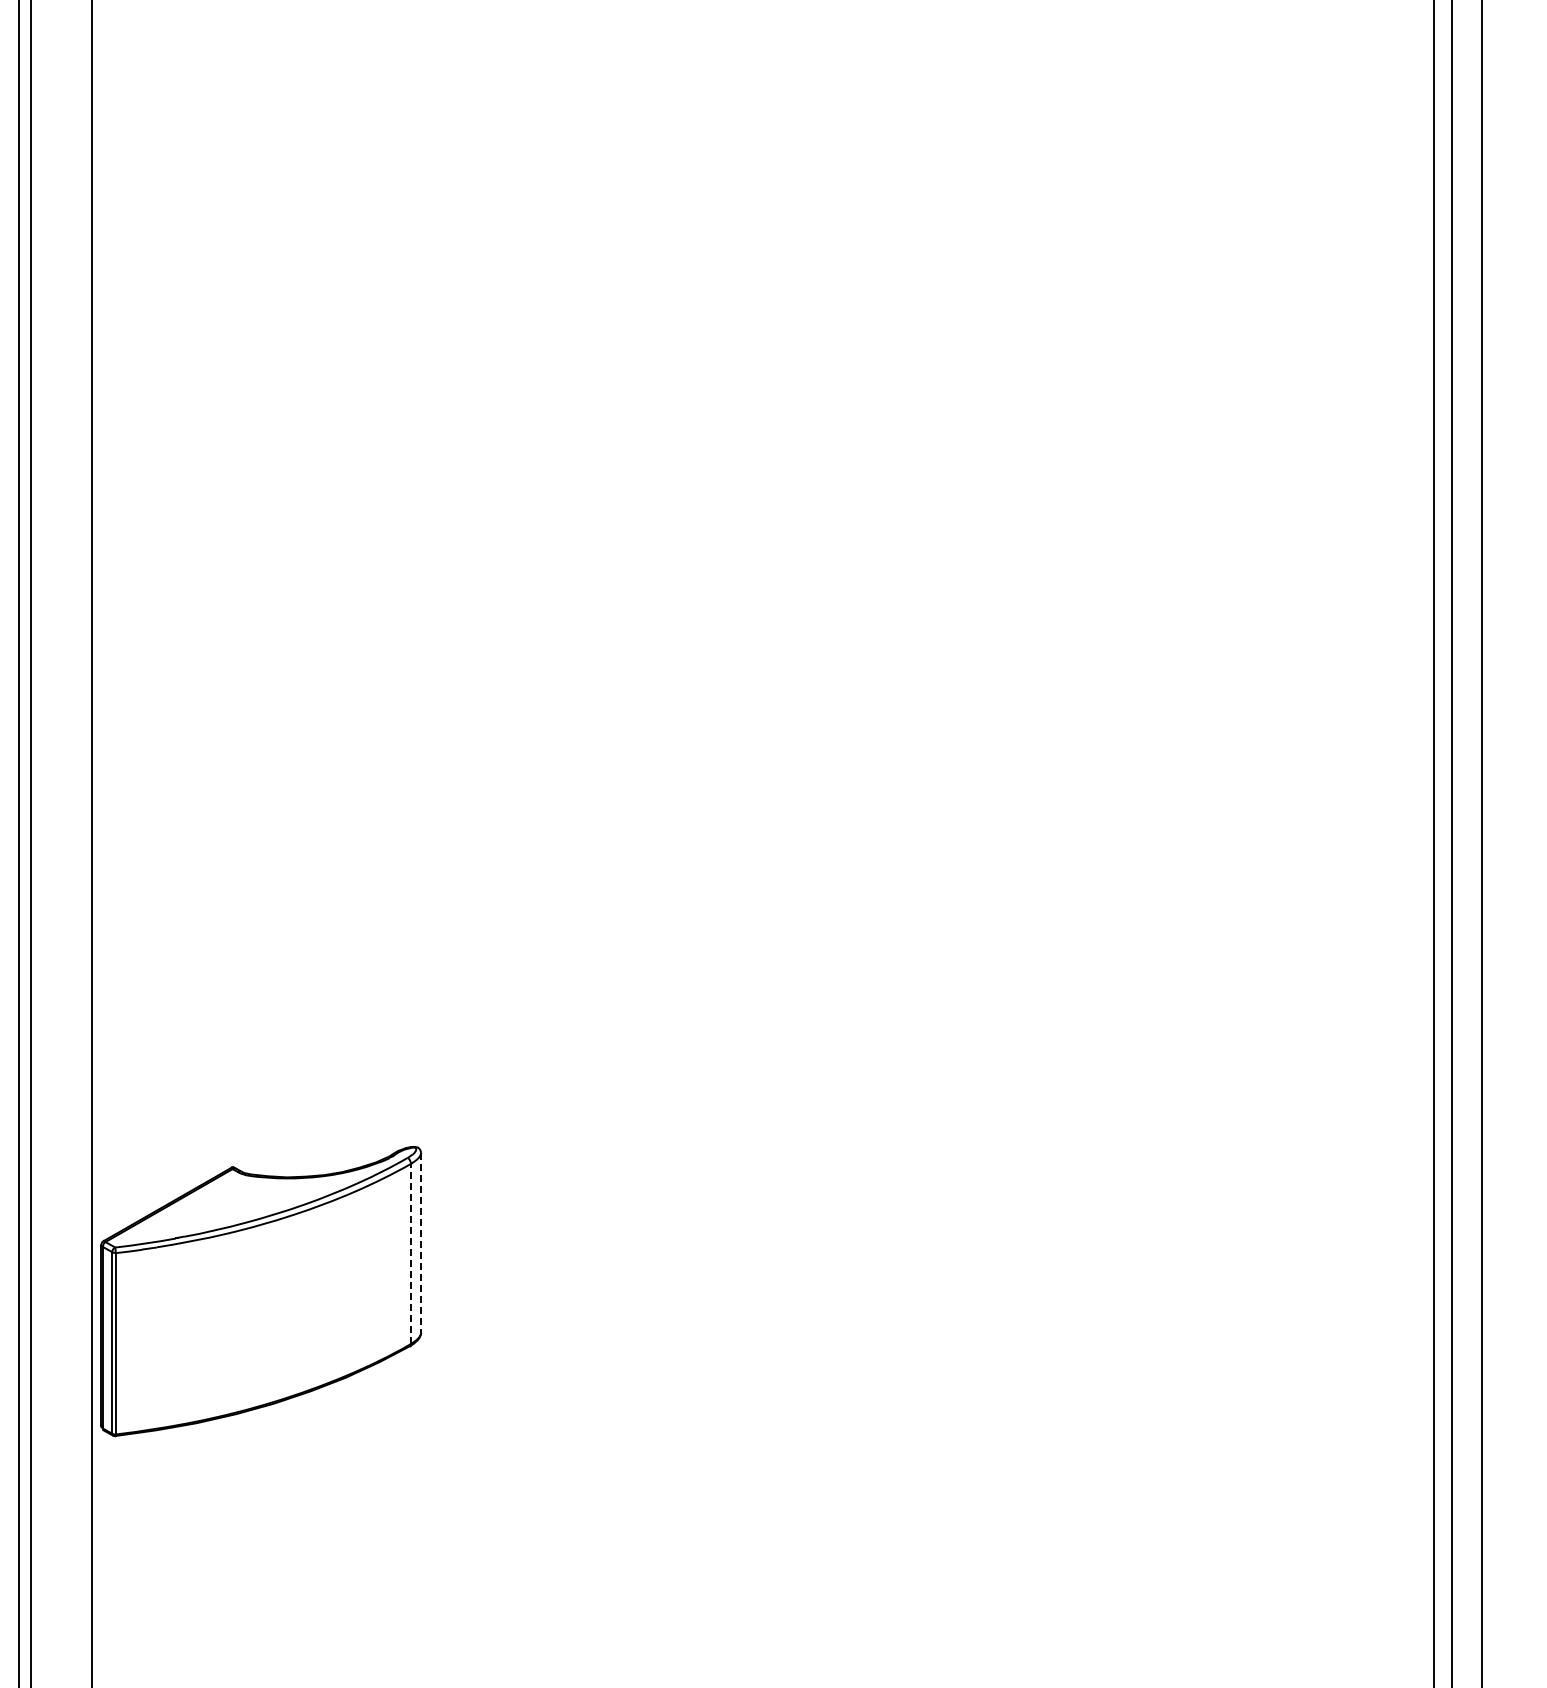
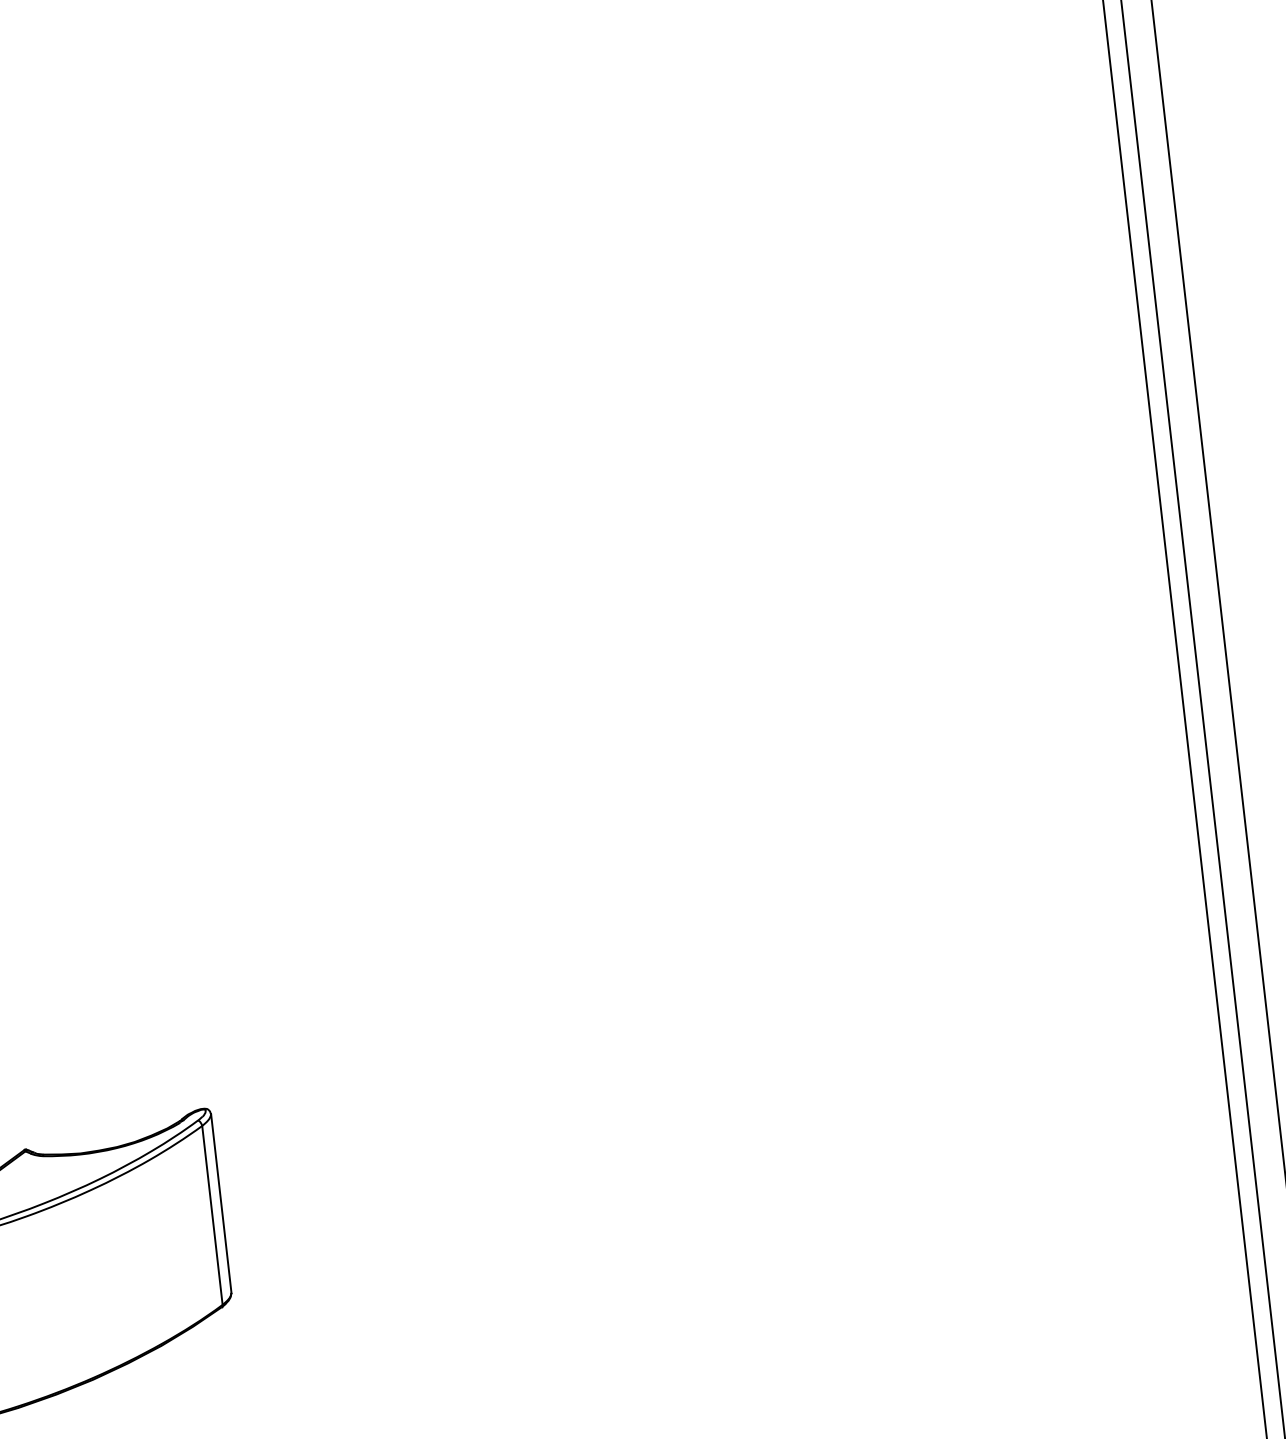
line: (421, 1243) -> (221, 1203), dashed -> solid
line: (411, 1253) -> (212, 1214), dashed -> solid

